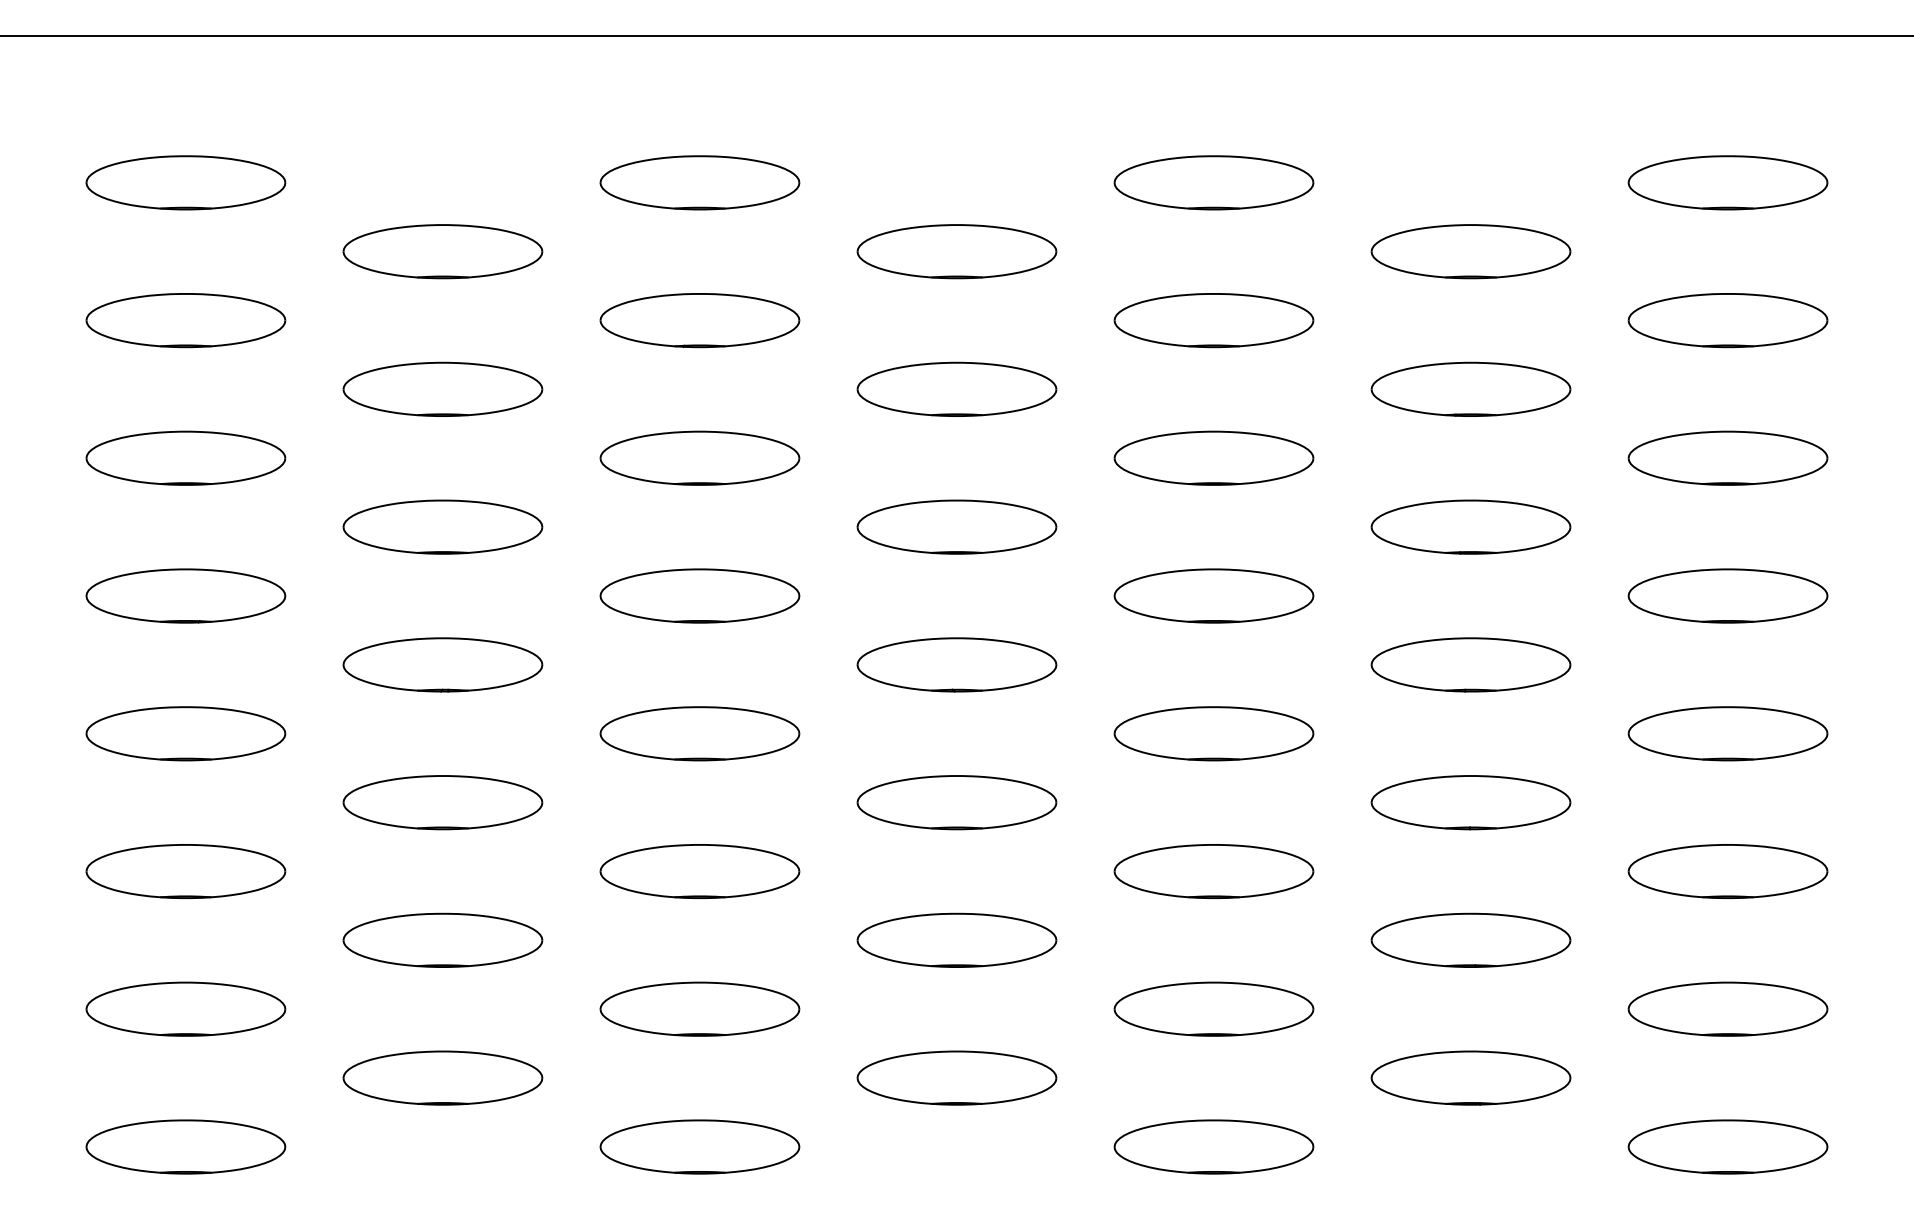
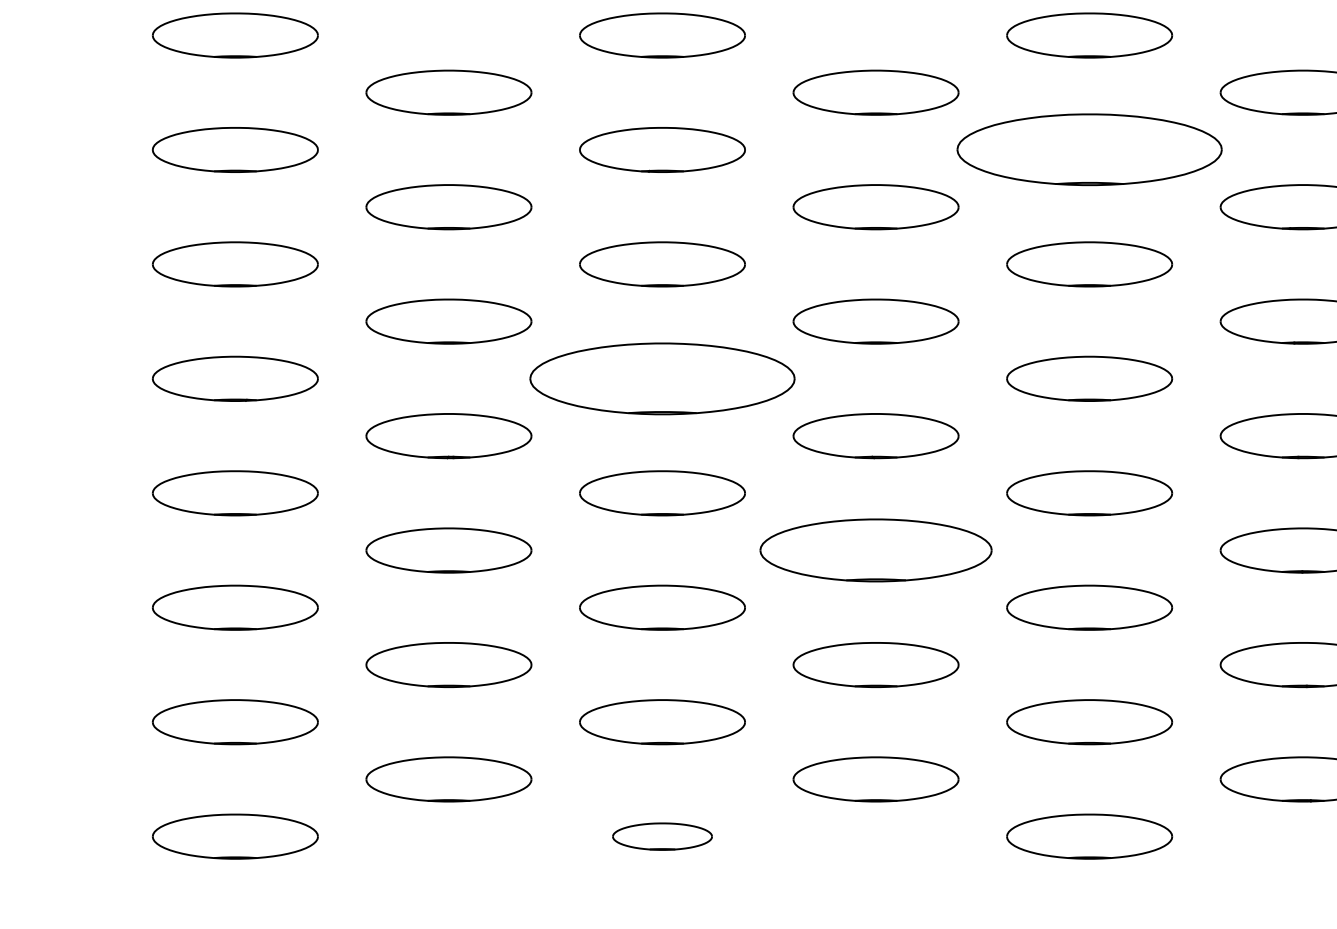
part: (1213, 320) -> (1089, 149), size x1.6
part: (699, 595) -> (662, 378), size x1.6
part: (956, 802) -> (875, 550), size x1.4
part: (699, 1146) -> (662, 836), size x0.6

